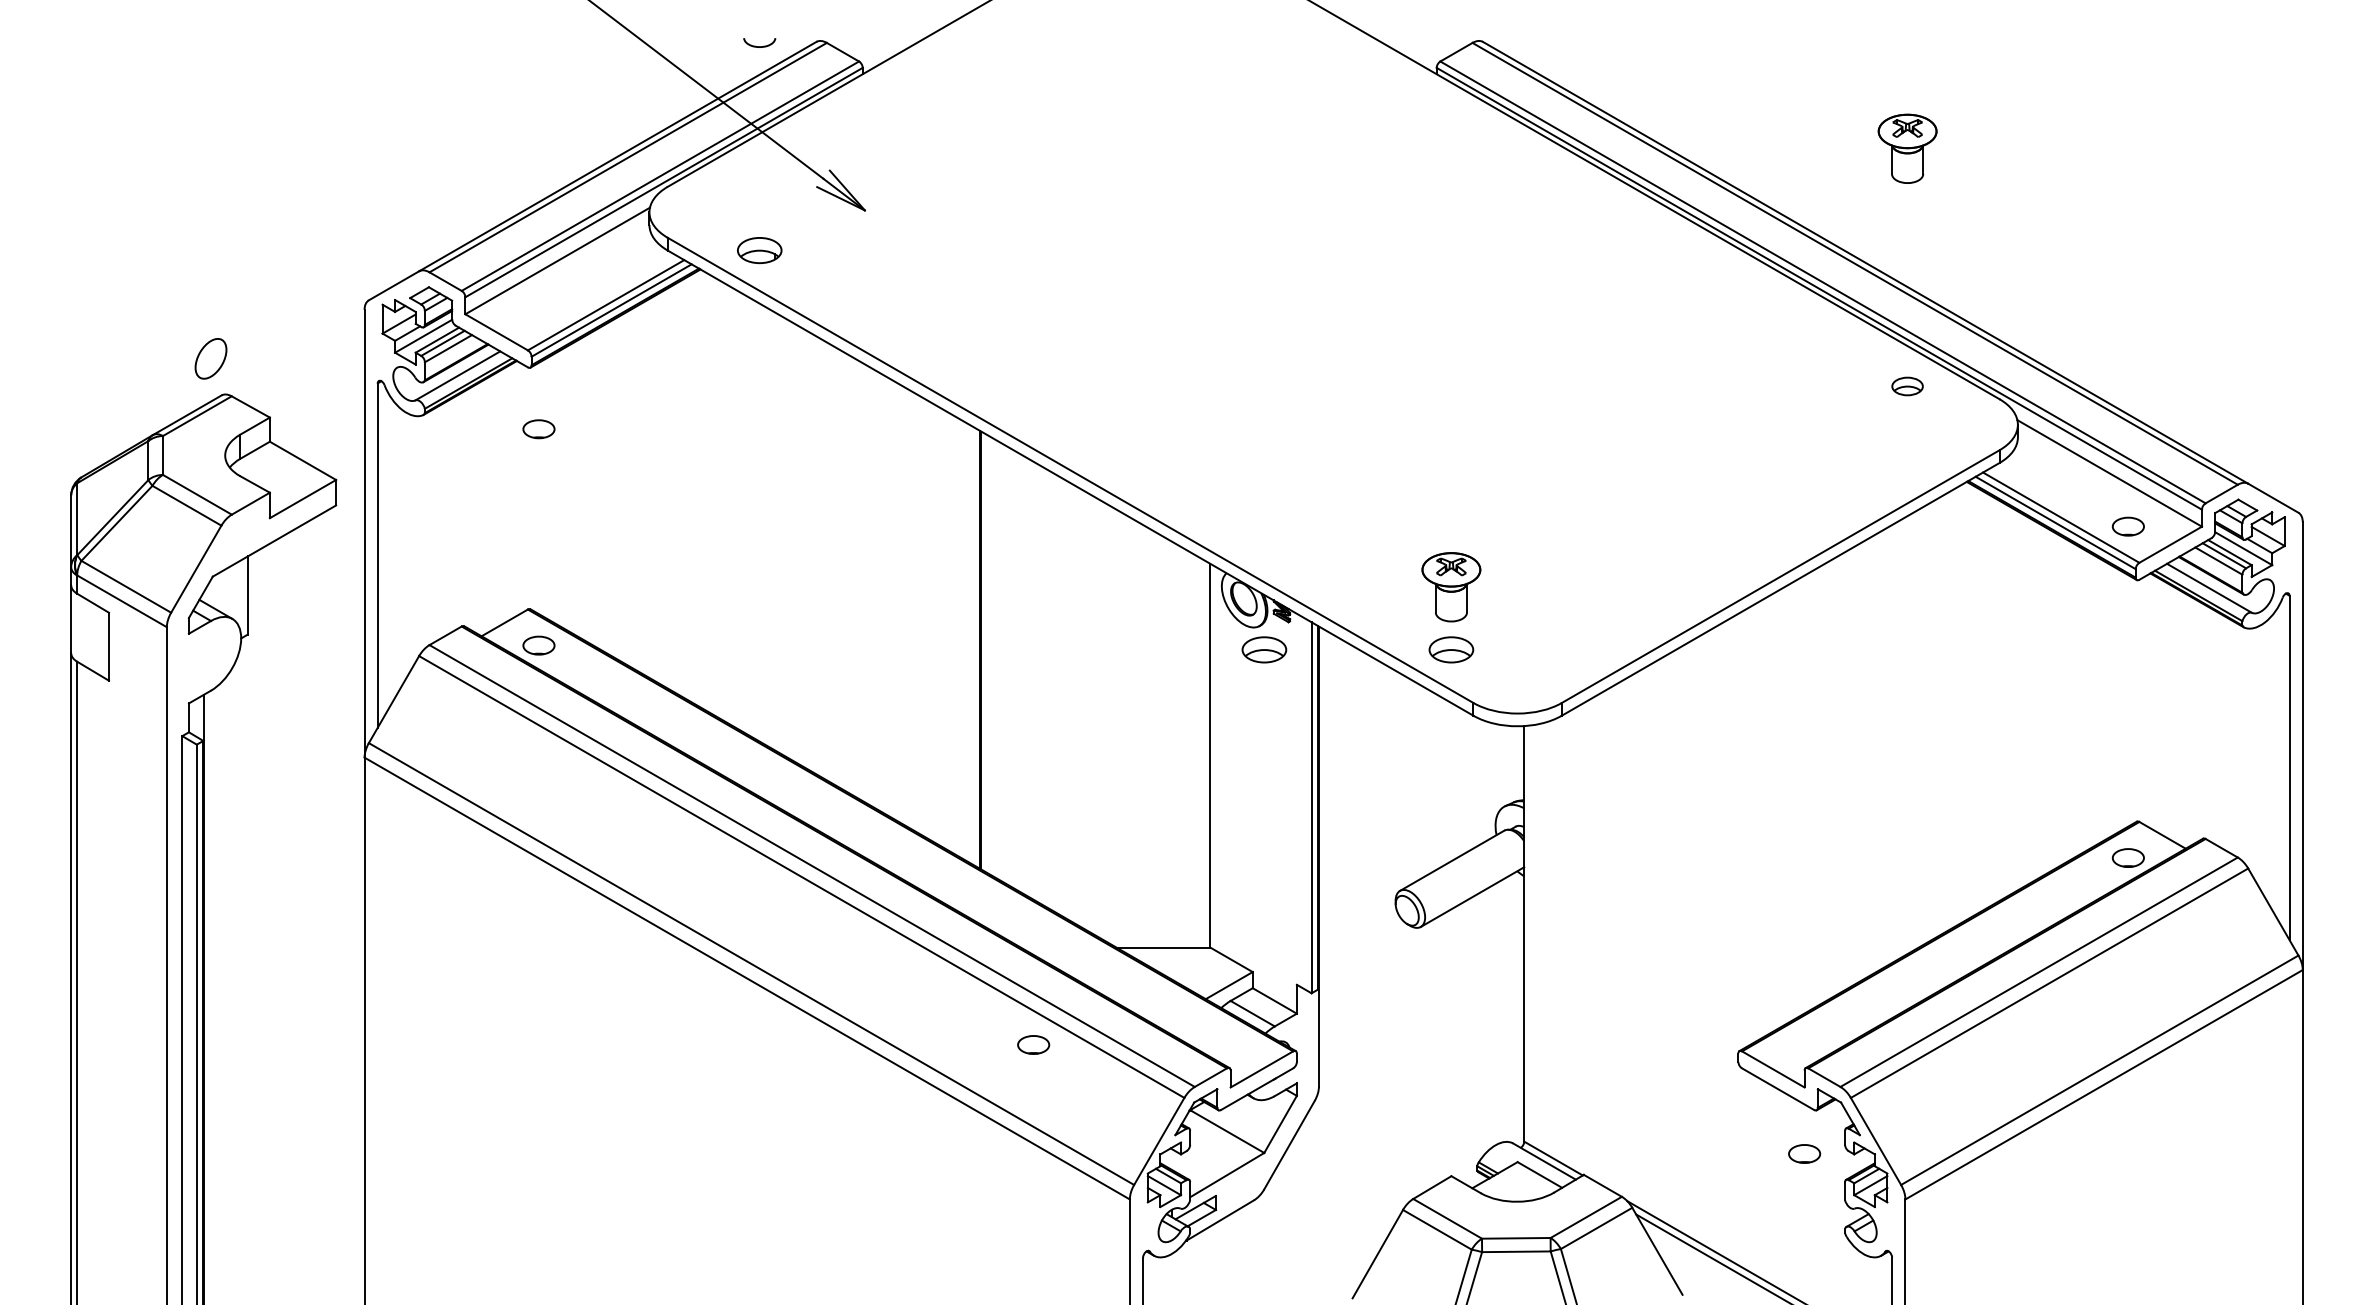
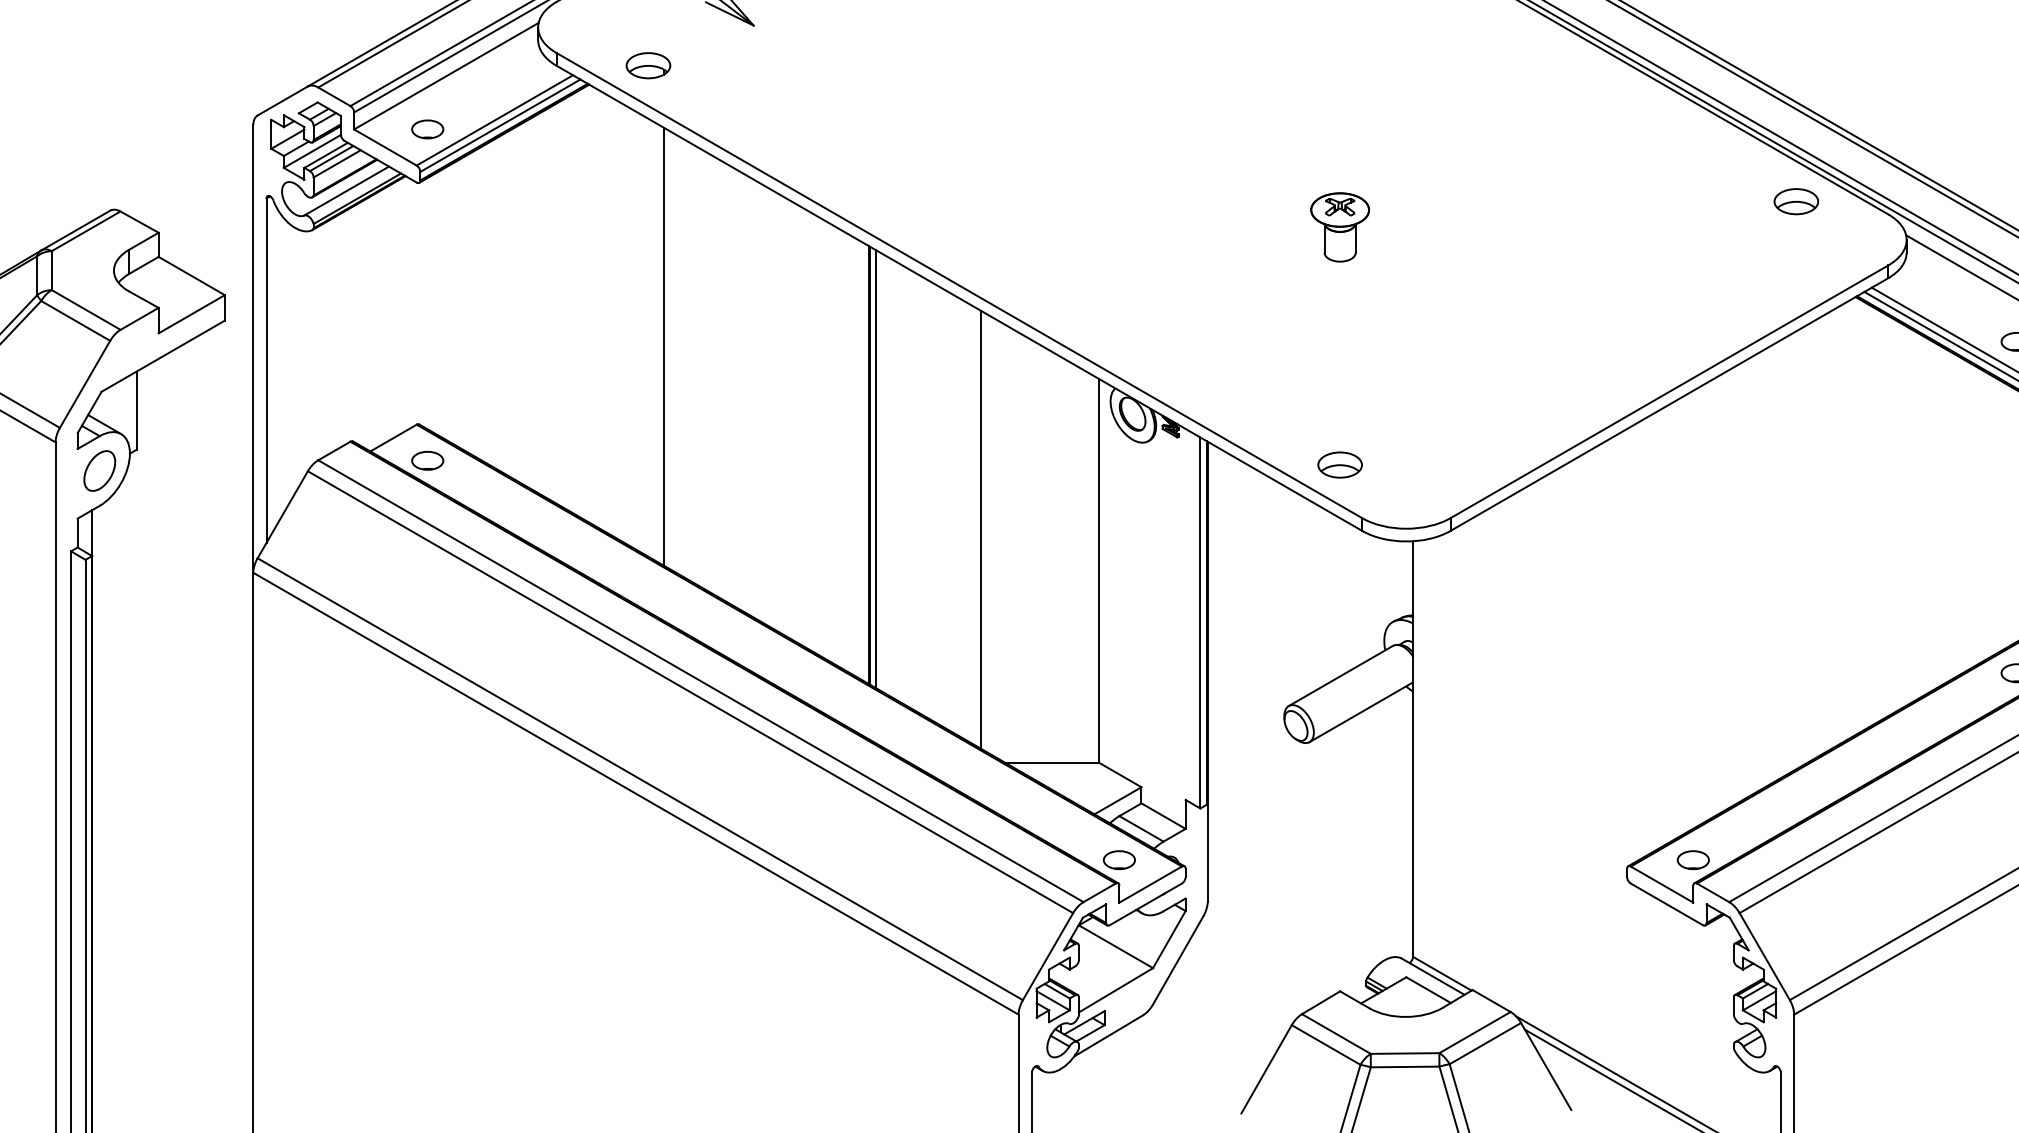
part: (210, 358) -> (99, 470), moved
part: (1907, 386) -> (1796, 201), size x1.43
part: (538, 429) -> (427, 129), moved
line: (775, 531) -> (664, 346), added
part: (1451, 587) -> (1340, 227), moved
part: (1264, 649) -> (1153, 464), removed
line: (987, 654) -> (876, 469), added
line: (1092, 714) -> (981, 529), added
part: (1033, 1044) -> (1119, 859), moved
part: (1804, 1153) -> (1693, 859), moved

